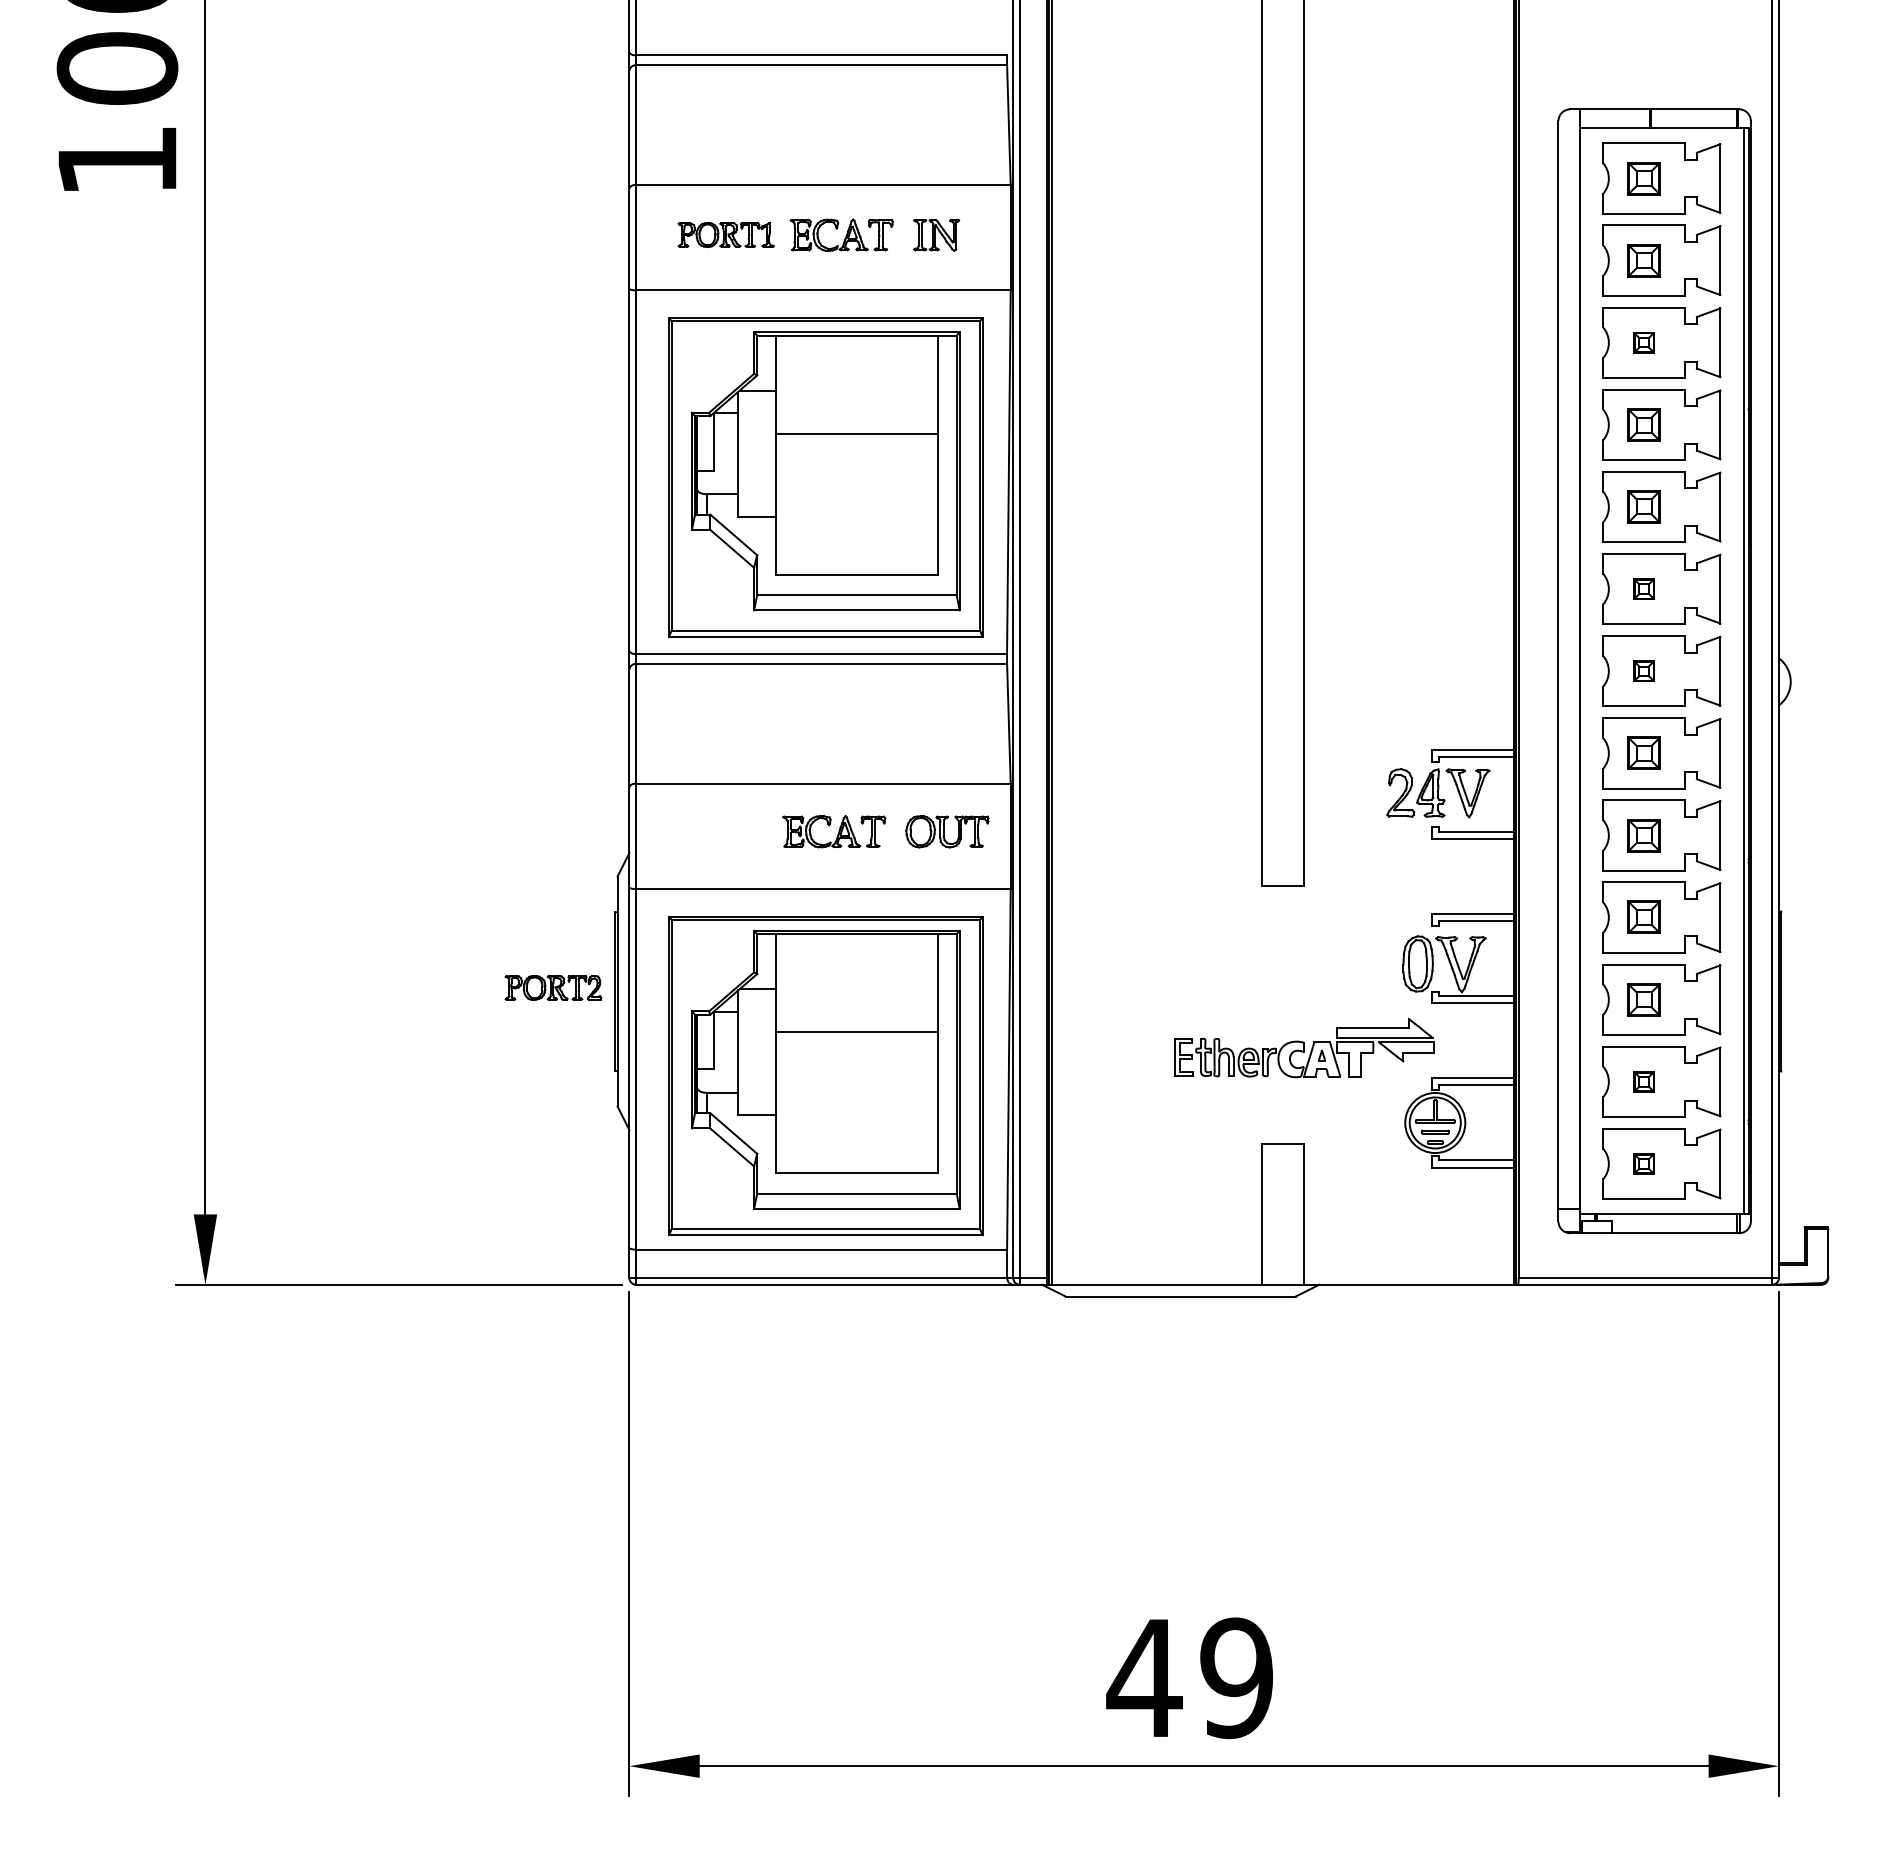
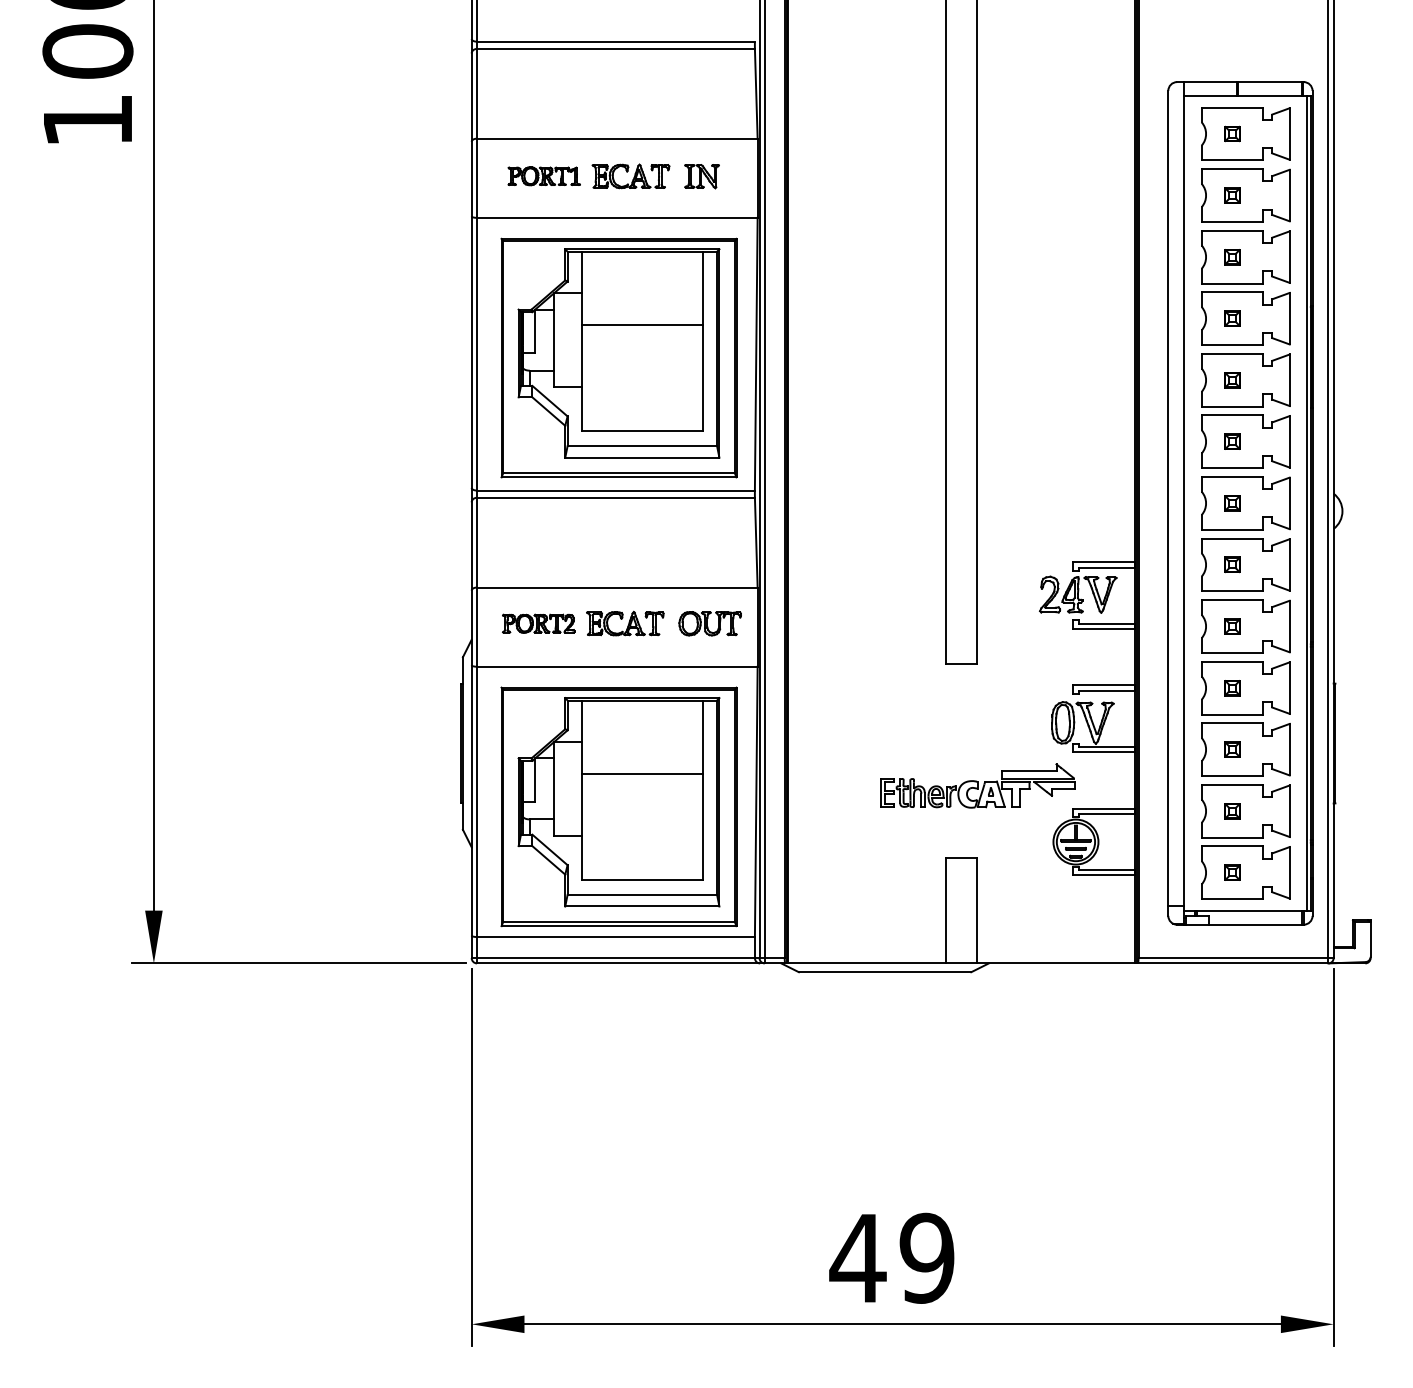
part: (1644, 177) -> (1232, 133), size x0.62
part: (1644, 260) -> (1232, 195), size x0.62
part: (1644, 424) -> (1232, 318), size x0.62
part: (1644, 507) -> (1232, 380), size x0.62
part: (1644, 752) -> (1232, 564), size x0.62
part: (1644, 835) -> (1232, 626), size x0.62
part: (1644, 918) -> (1232, 688), size x0.62
part: (553, 987) -> (538, 623), moved
part: (1644, 999) -> (1232, 749), size x0.62

